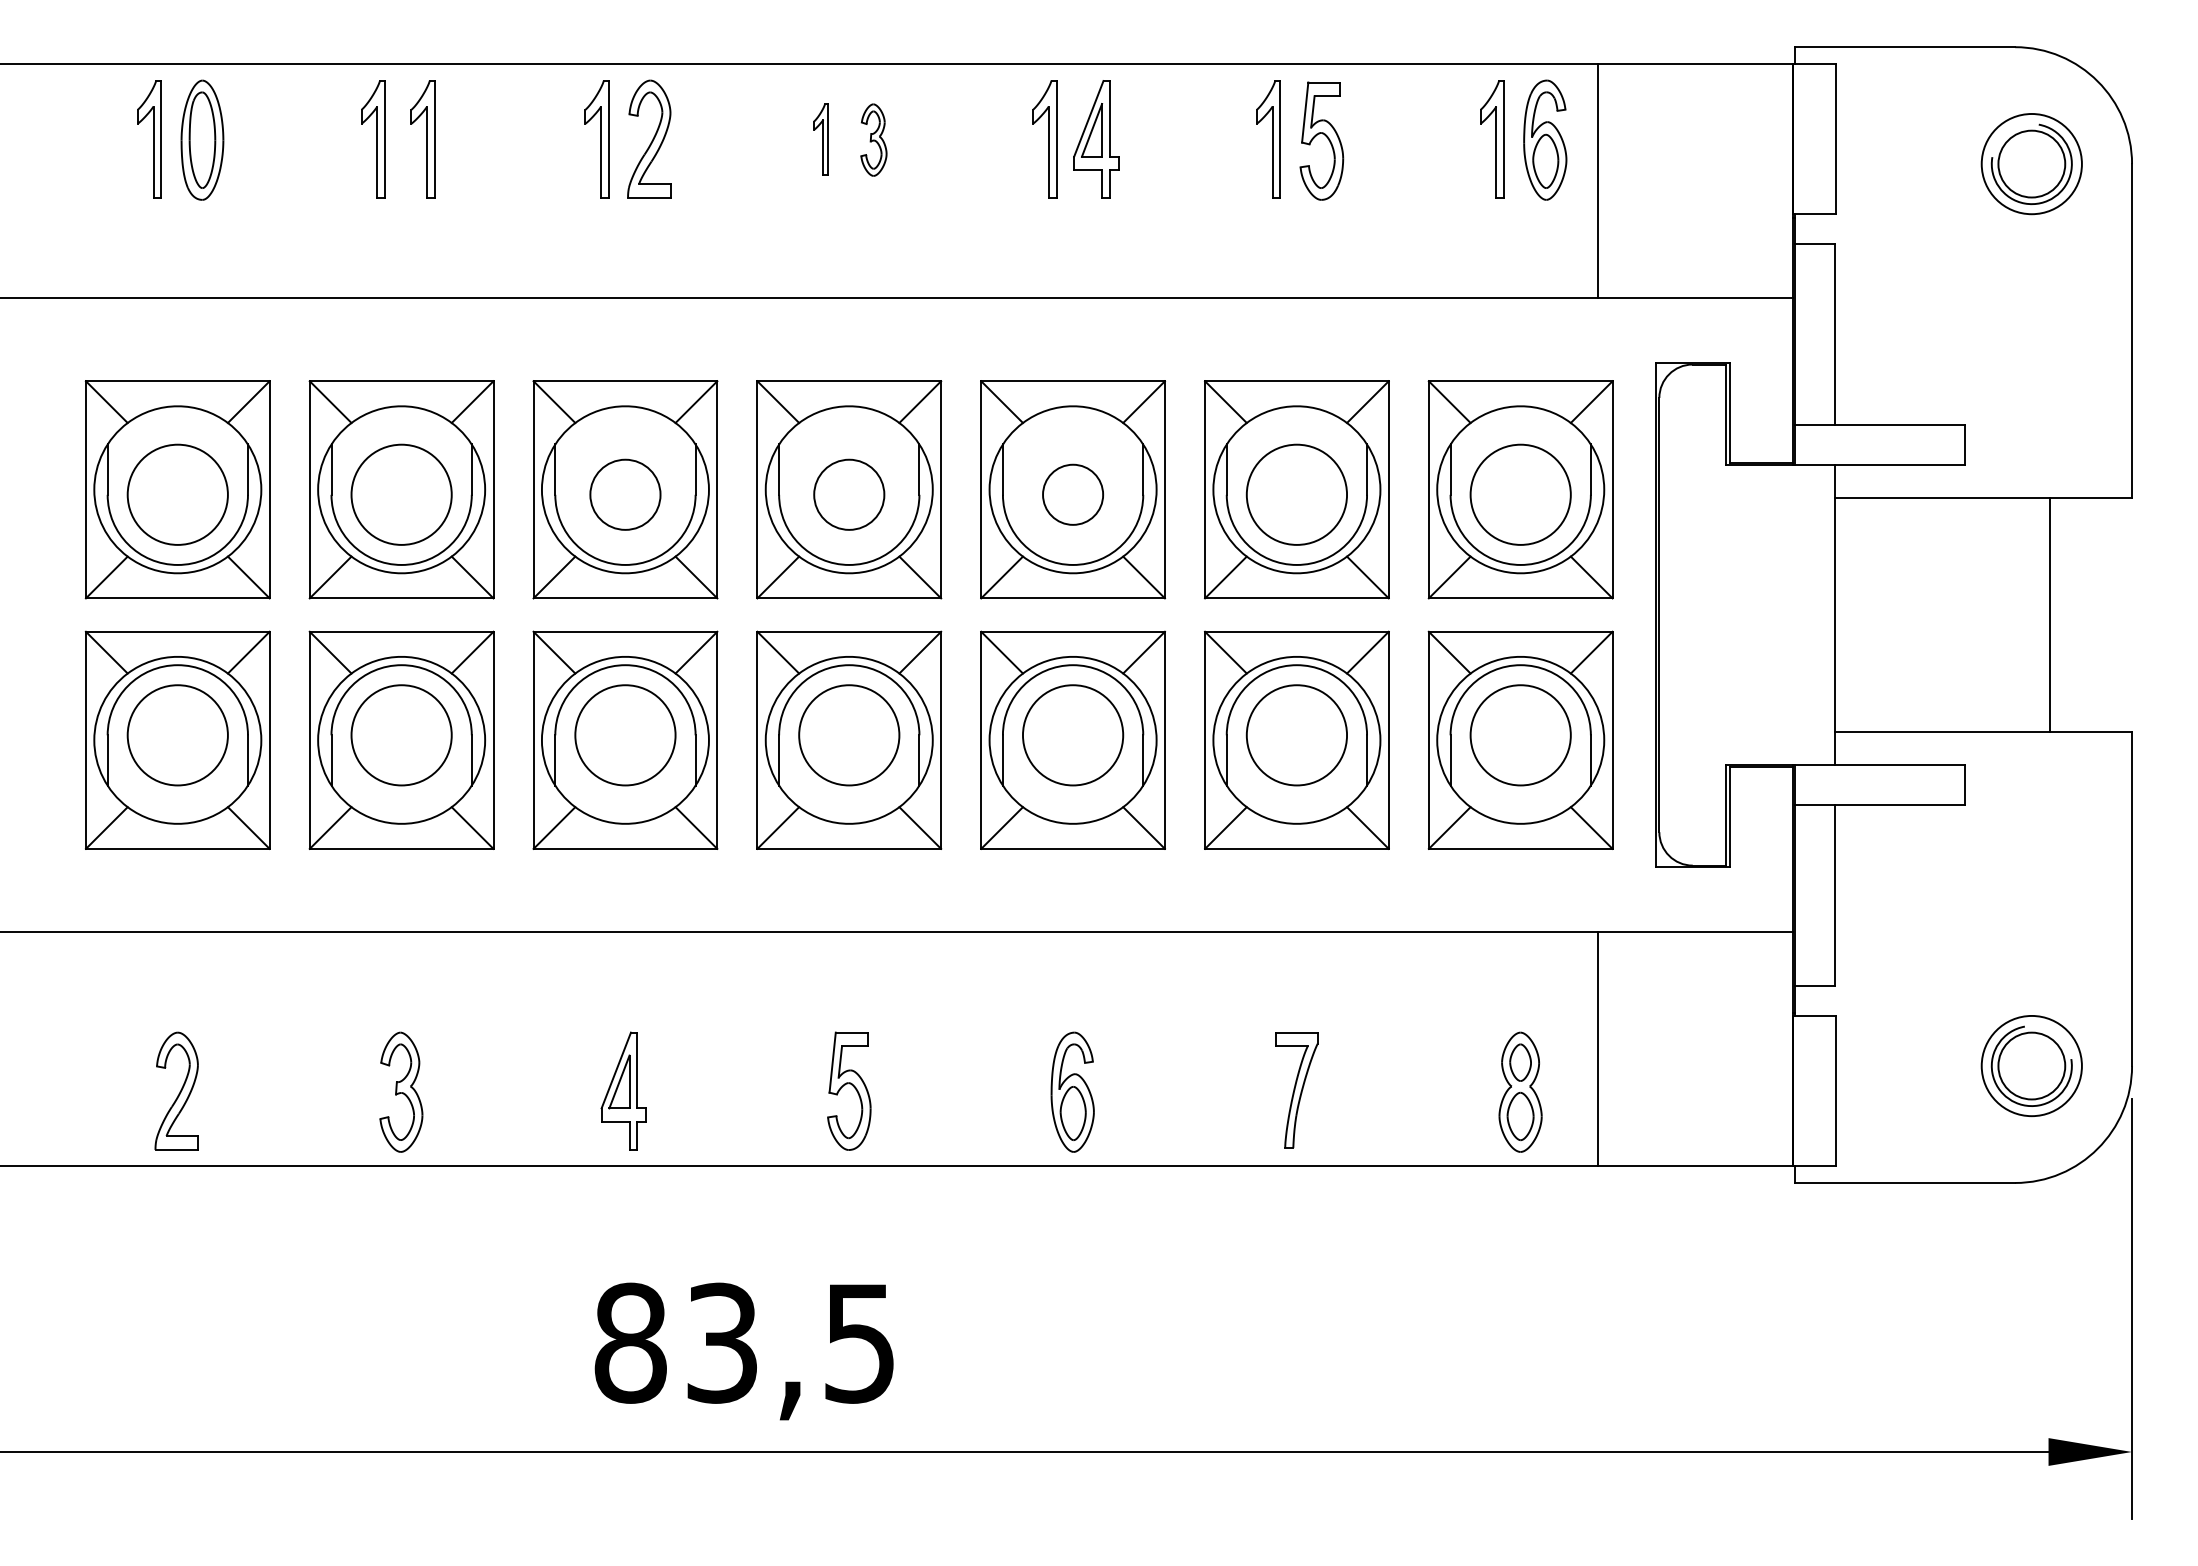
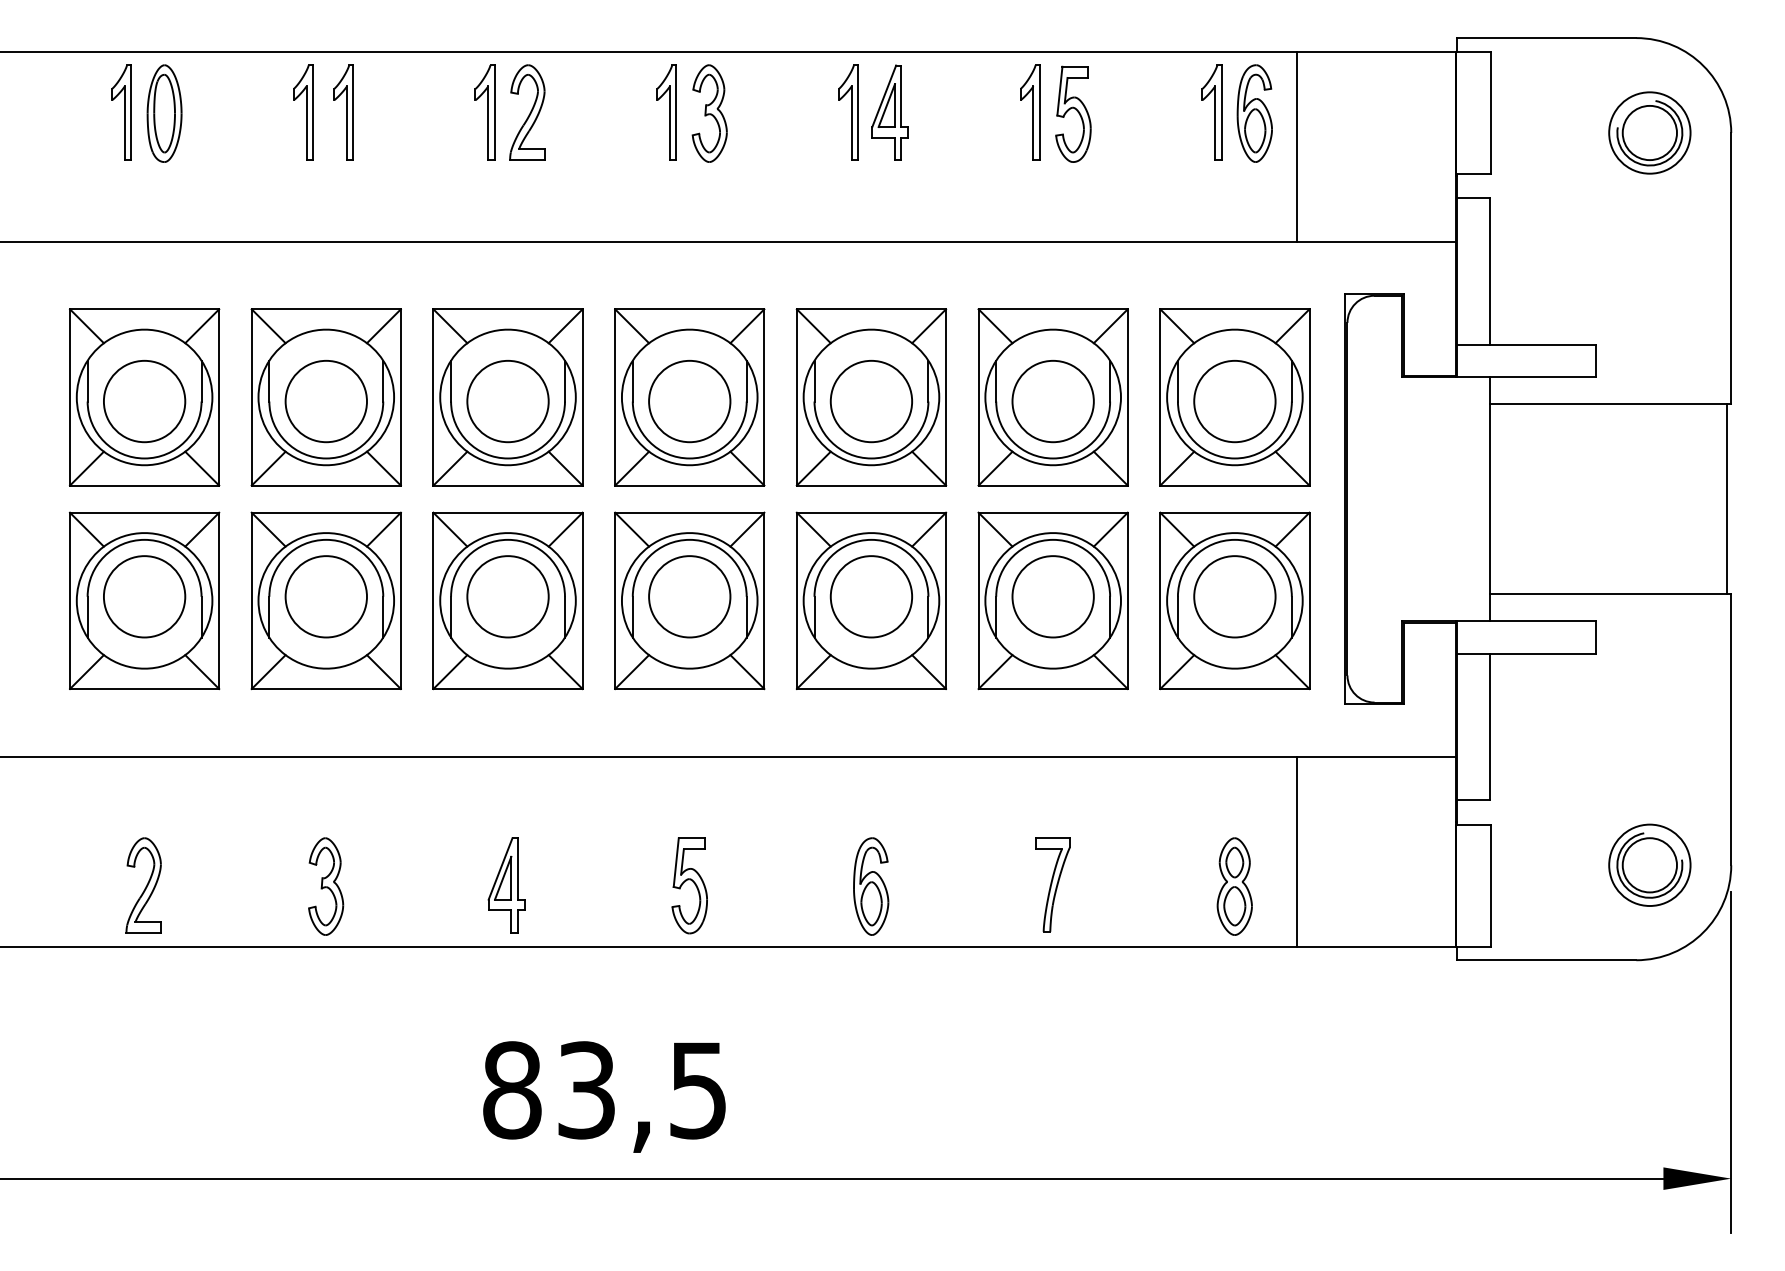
part: (820, 139) -> (666, 113), size x1.67
part: (873, 139) -> (709, 113), size x1.67
circle: (625, 494) -> (508, 401), size x1.43
circle: (849, 494) -> (689, 401), size x1.43
circle: (1072, 494) -> (870, 401), size x1.67
line: (2050, 615) -> (1727, 499), moved

